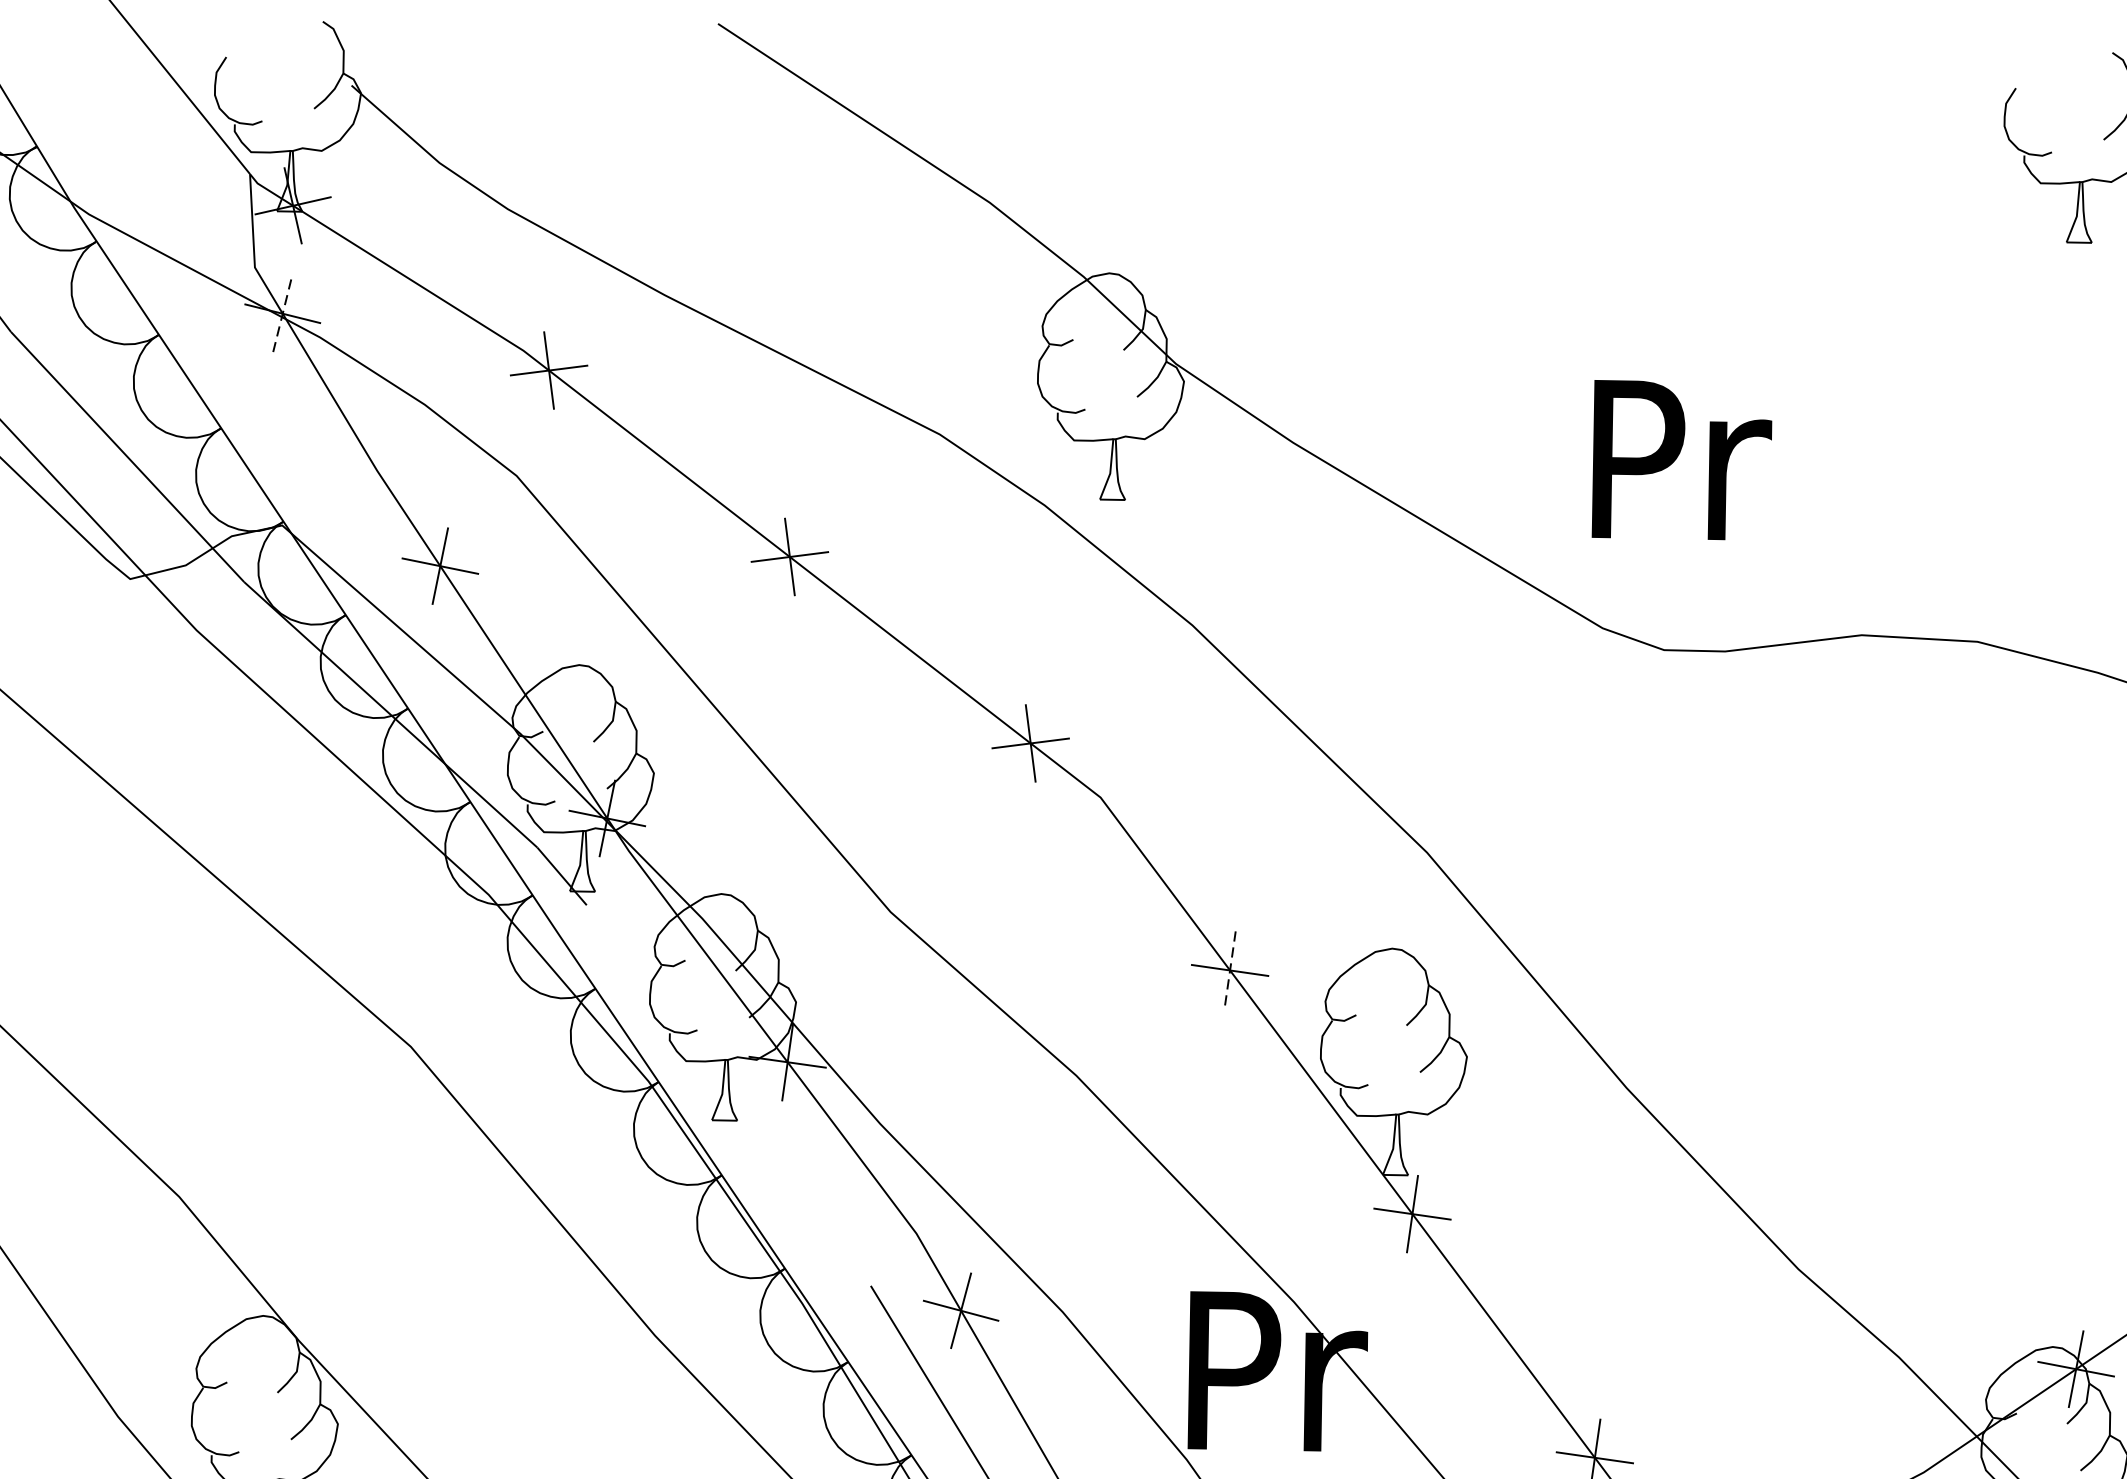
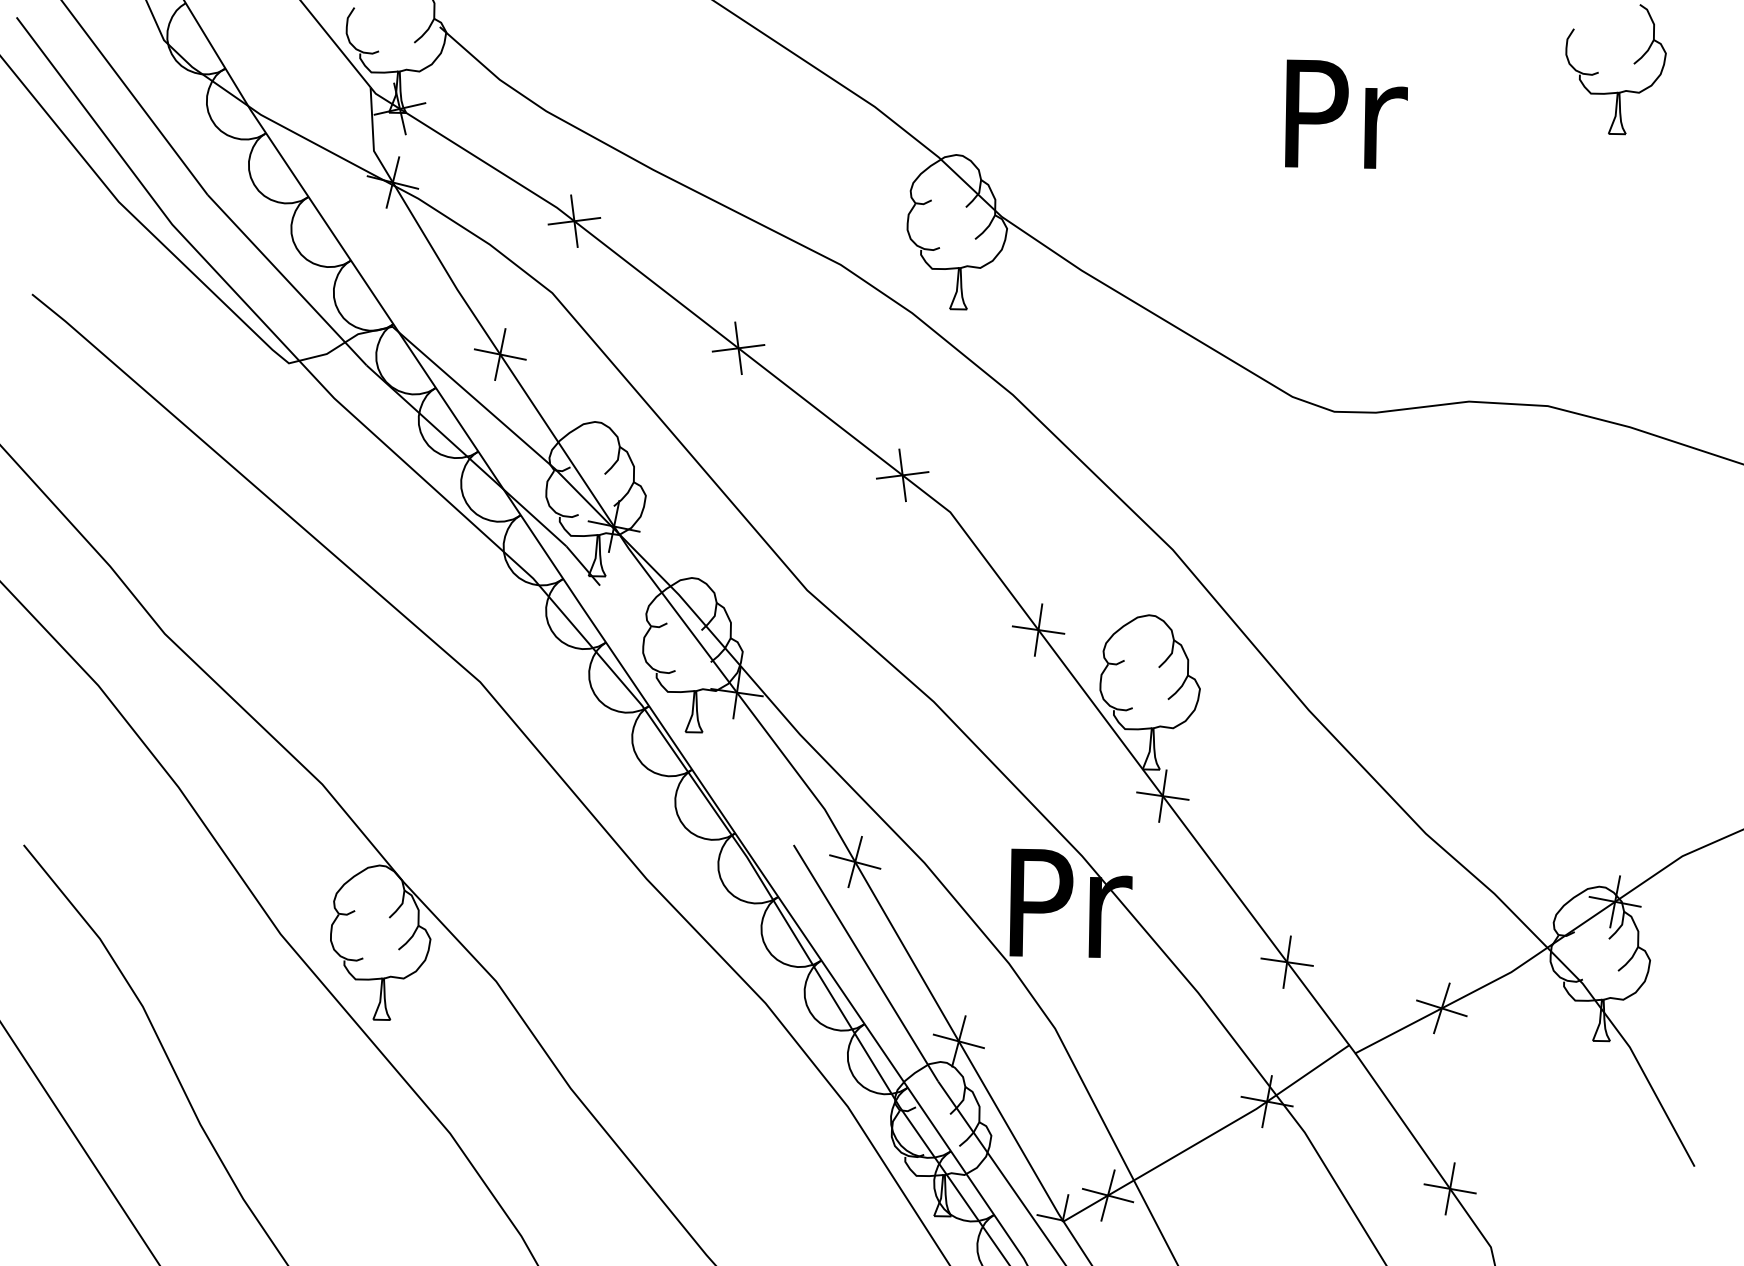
line: (282, 313) -> (392, 182), dashed -> solid
text: (1681, 458) -> (1346, 113), moved
line: (1230, 971) -> (1038, 630), dashed -> solid

